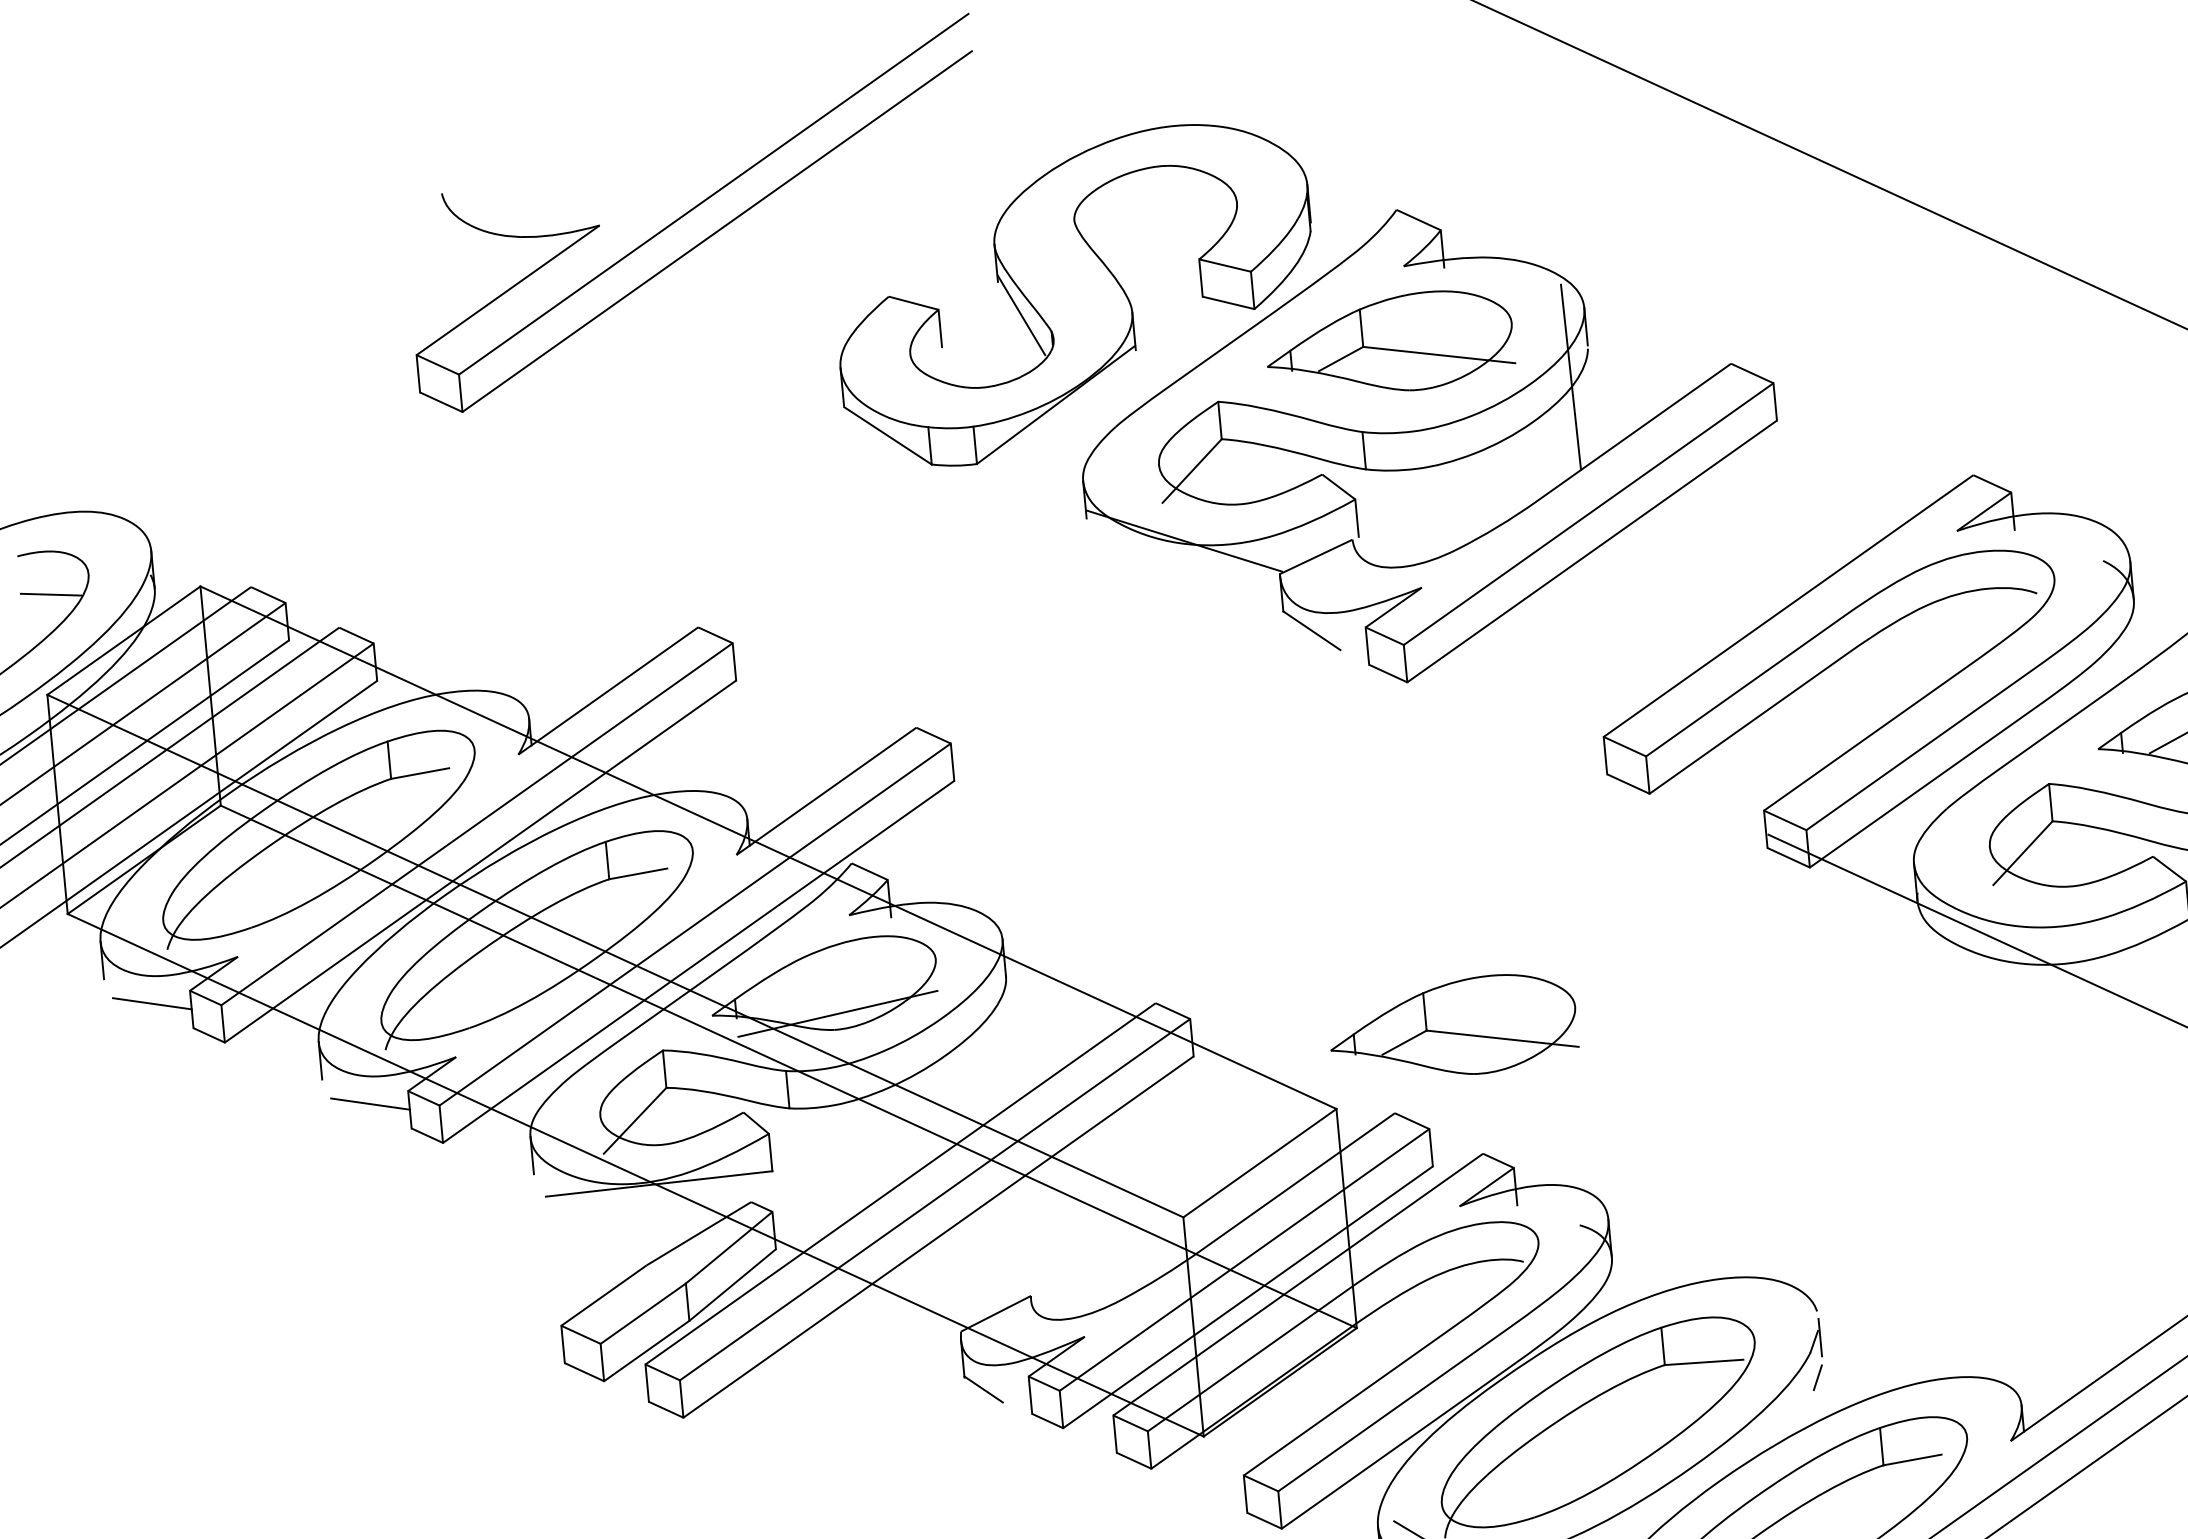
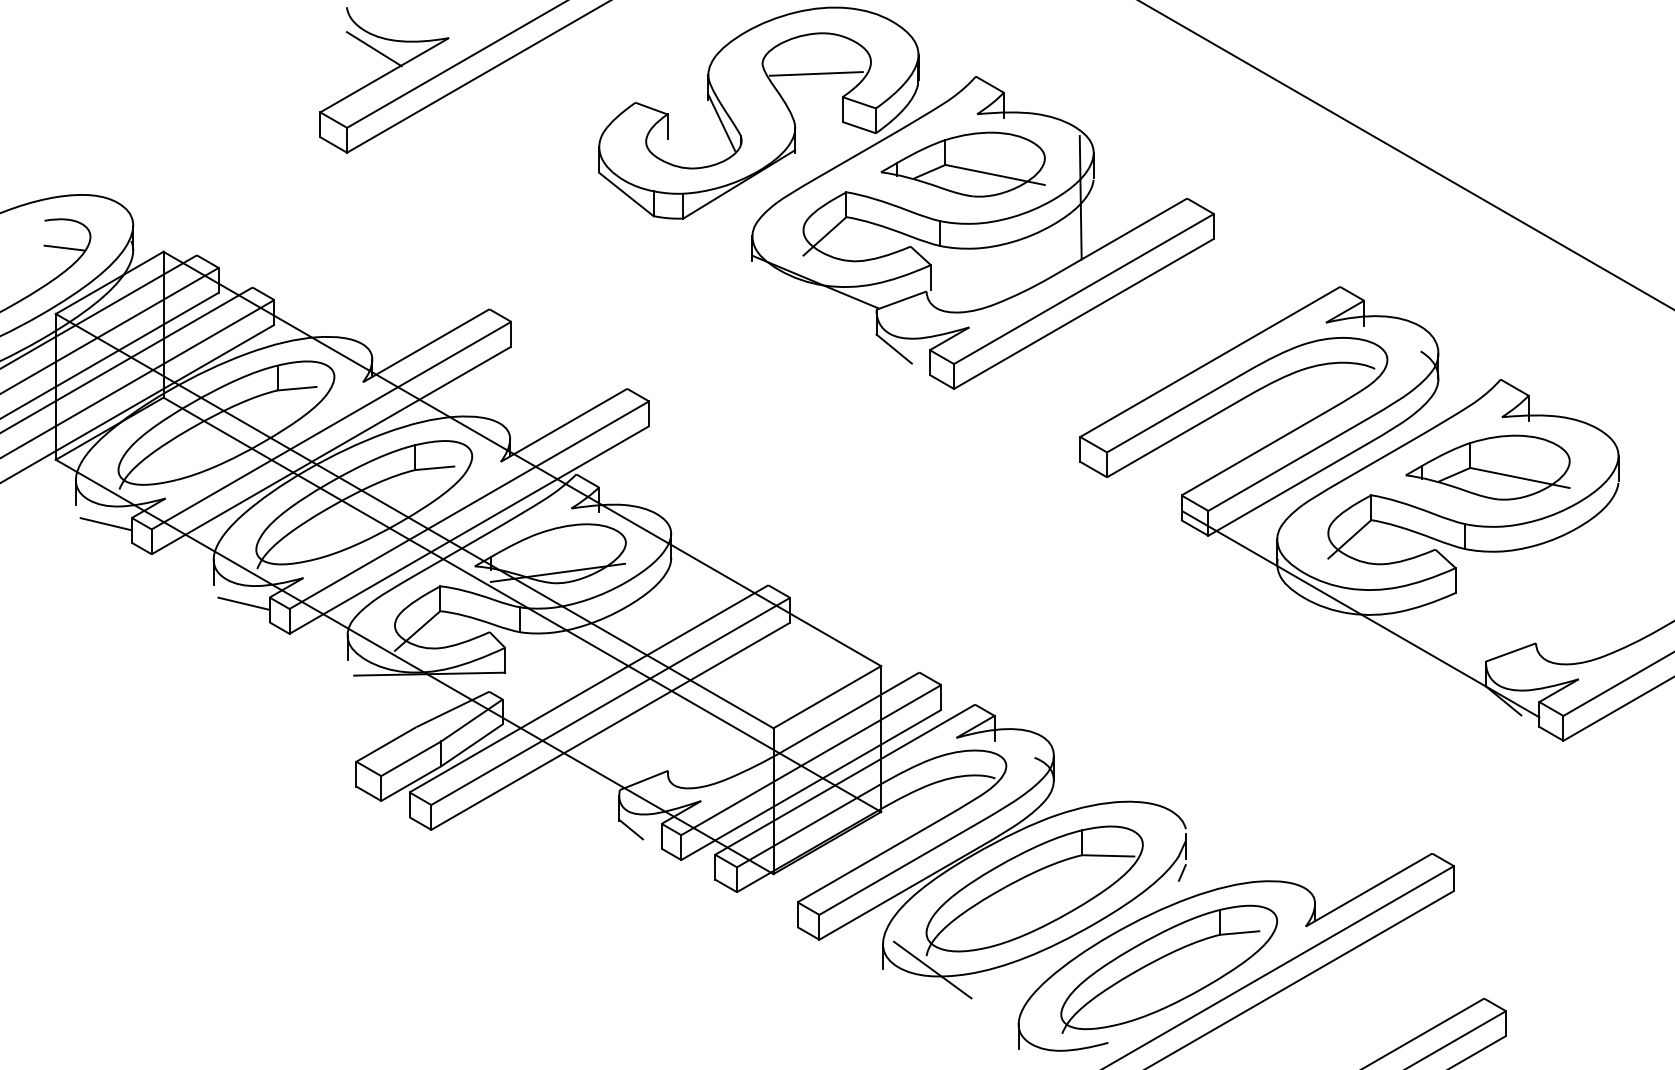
line: (1155, 227) -> (815, 73), added
line: (487, 253) -> (373, 49), added
part: (1452, 1027) -> (962, 619), removed

